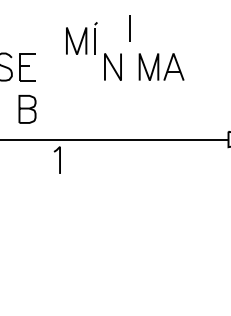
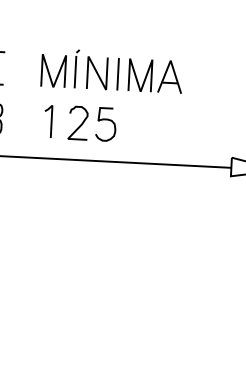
line: (129, 28) -> (117, 74), moved
part: (81, 38) -> (59, 68), moved
part: (110, 109) -> (91, 123), added
line: (59, 159) -> (51, 120), moved

